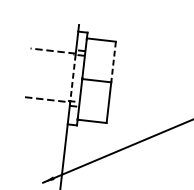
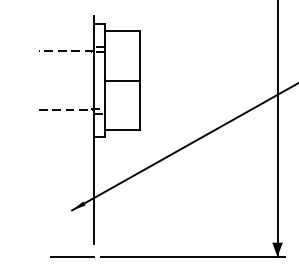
line: (113, 61) -> (140, 55), dashed -> solid
line: (72, 78) -> (93, 81), dashed -> solid

